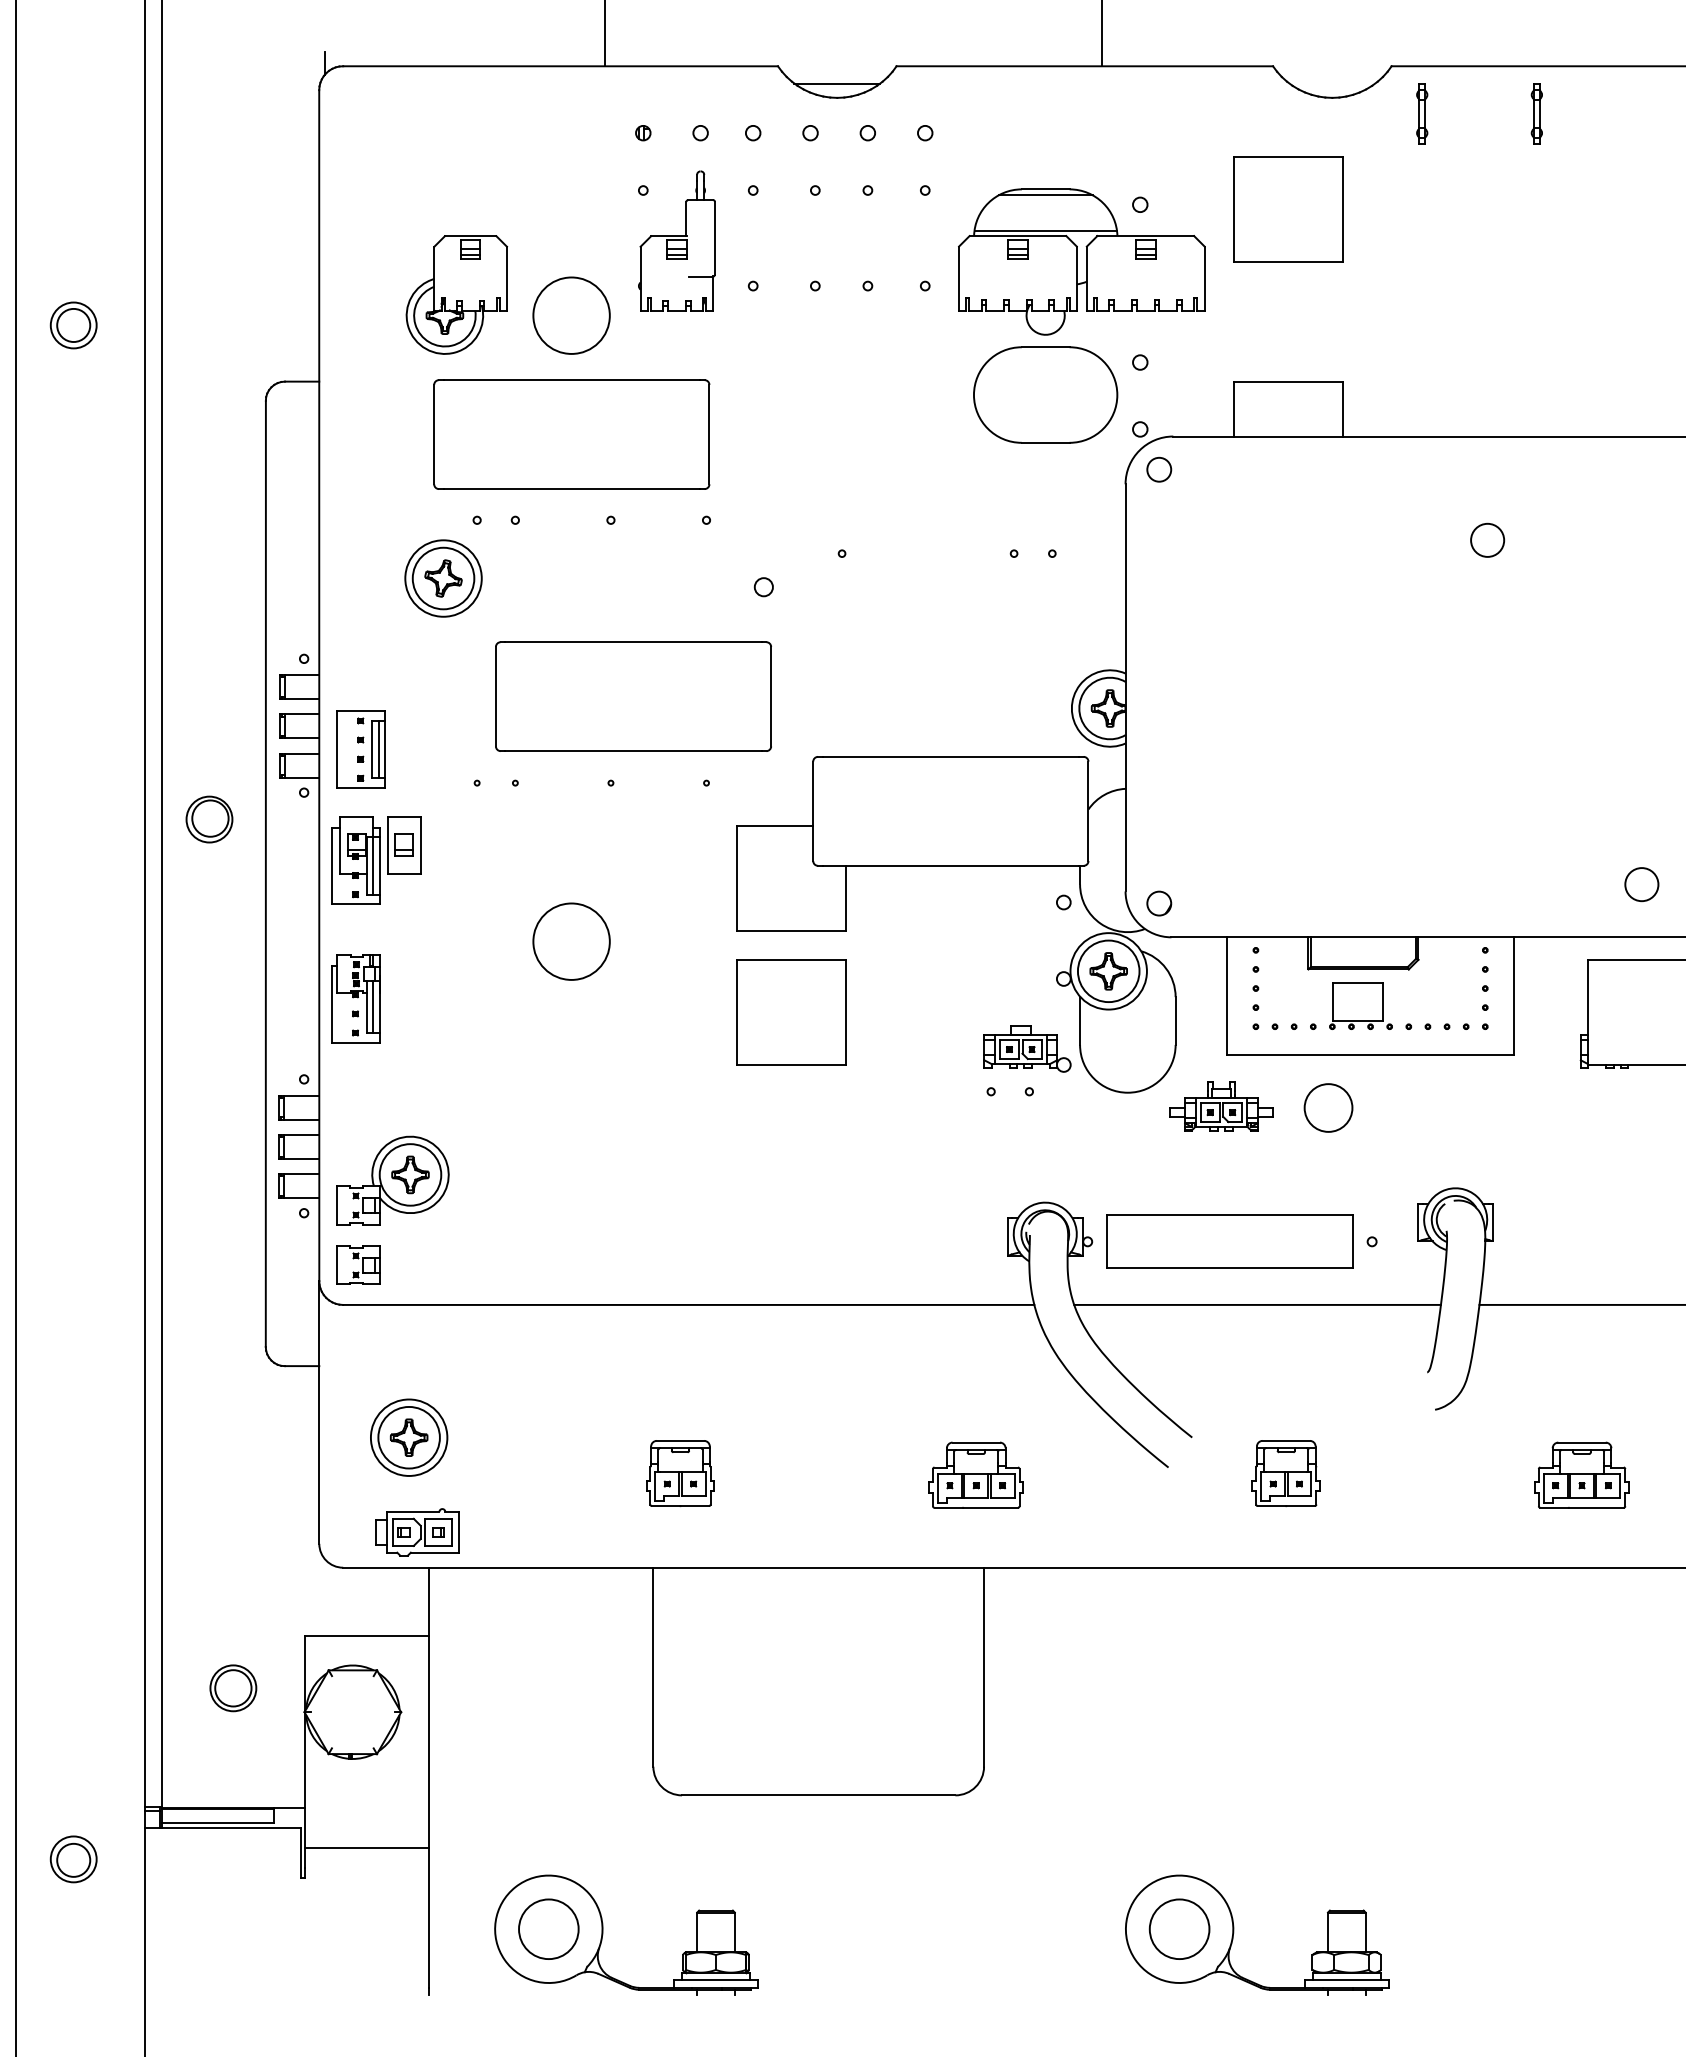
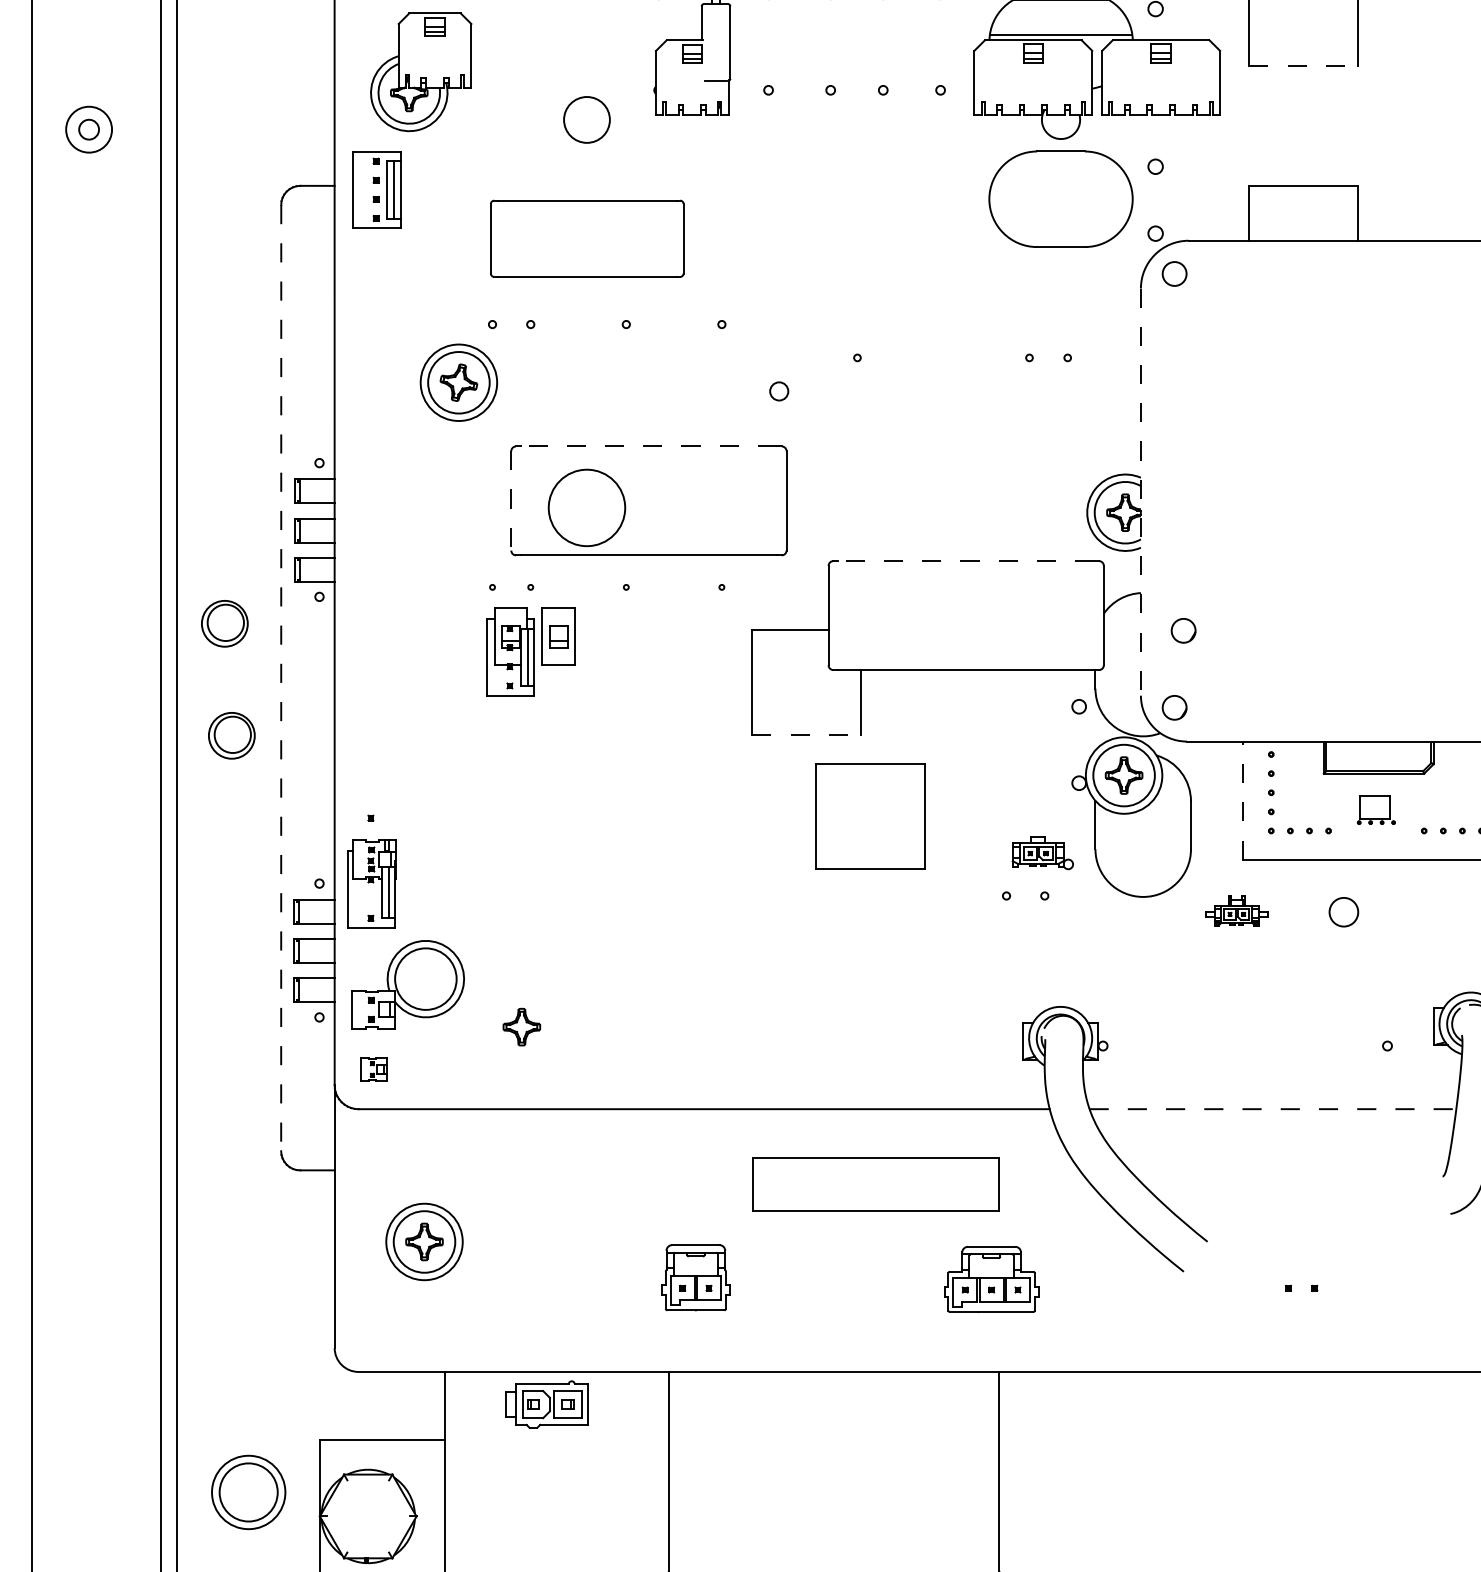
line: (1288, 262) -> (1303, 66), solid -> dashed
part: (456, 294) -> (420, 71), moved
circle: (571, 315) -> (586, 119), size x0.6
circle: (73, 325) -> (88, 129), size x0.6
part: (571, 434) -> (586, 238), size x0.7
line: (633, 642) -> (648, 446), solid -> dashed
line: (1125, 687) -> (1140, 491), solid -> dashed
line: (495, 696) -> (510, 500), solid -> dashed
part: (360, 749) -> (375, 189), moved
line: (950, 756) -> (965, 560), solid -> dashed
part: (1168, 826) -> (1183, 630), added
part: (376, 860) -> (530, 651), moved
line: (265, 874) -> (280, 678), solid -> dashed
part: (216, 931) -> (231, 735), added
line: (791, 931) -> (806, 735), solid -> dashed
circle: (571, 941) -> (586, 507), moved
line: (1227, 995) -> (1242, 799), solid -> dashed
part: (355, 998) -> (370, 883), moved
part: (1360, 1005) -> (1375, 809), size x0.6
part: (791, 1012) -> (870, 816), moved
part: (1027, 1048) -> (1042, 852), size x0.7
part: (1221, 1106) -> (1236, 910), size x0.6
circle: (1328, 1107) -> (1343, 911), size x0.6
part: (410, 1174) -> (521, 1026), moved
part: (1229, 1241) -> (875, 1184), moved
part: (358, 1264) -> (373, 1068), size x0.6
line: (1258, 1304) -> (1273, 1108), solid -> dashed
part: (1285, 1473) -> (1300, 1277), removed
part: (417, 1532) -> (546, 1404), moved
part: (233, 1688) -> (248, 1492), size x1.6

